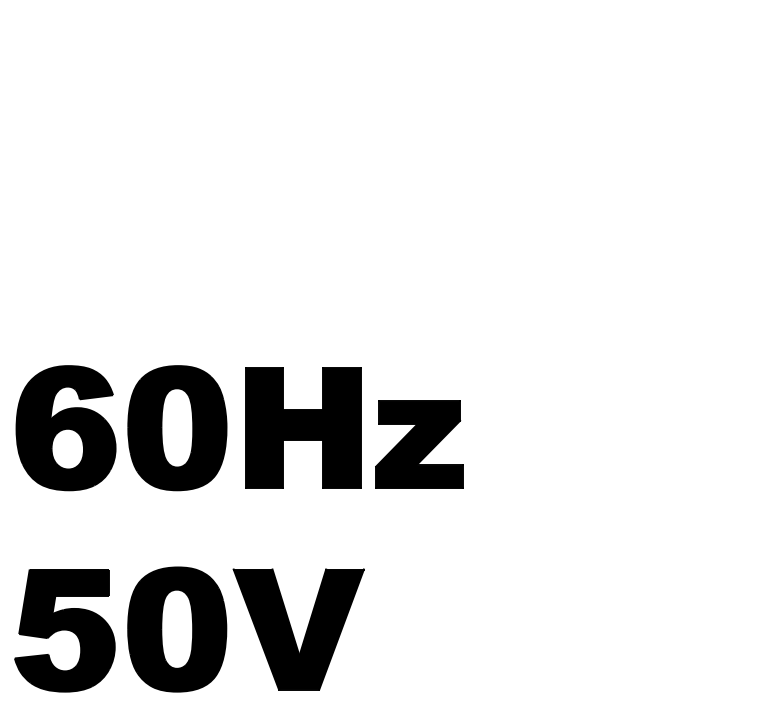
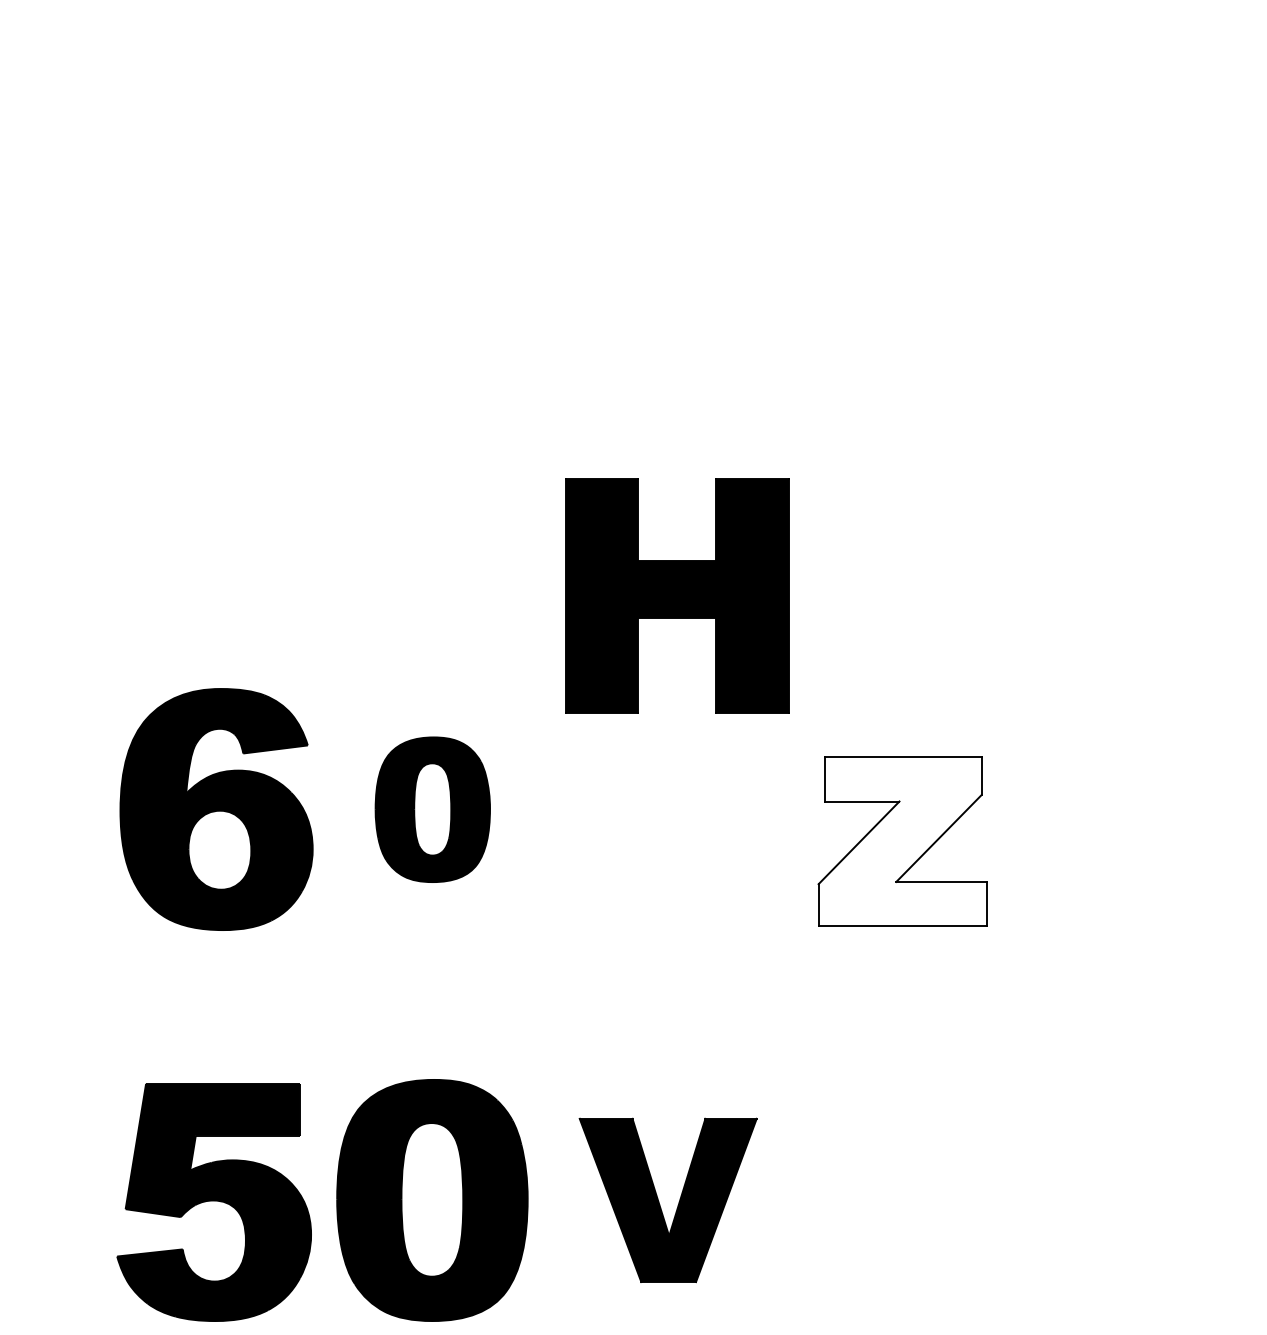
part: (303, 427) -> (677, 594), moved
part: (177, 428) -> (432, 810), size x0.6
fill: (419, 444) -> (902, 841), removed
part: (298, 629) -> (667, 1200), size x0.7

